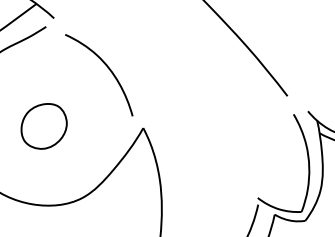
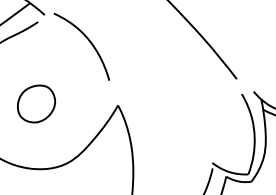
curve: (107, 68) -> (88, 41), moved

